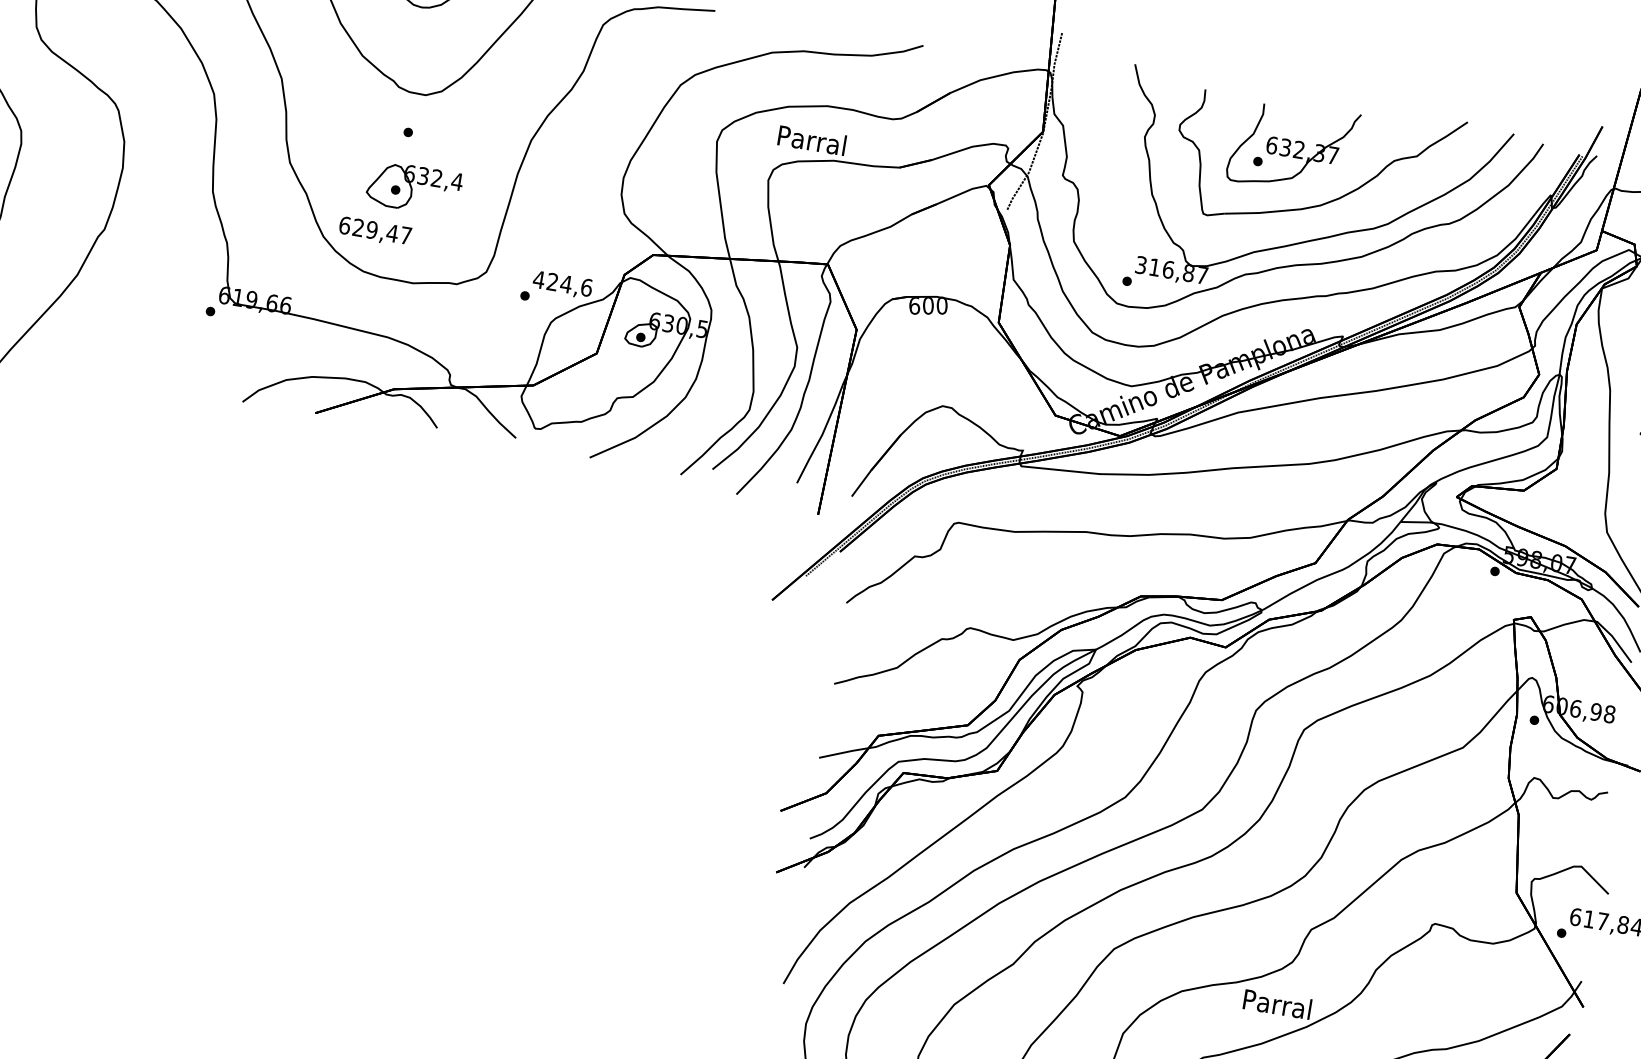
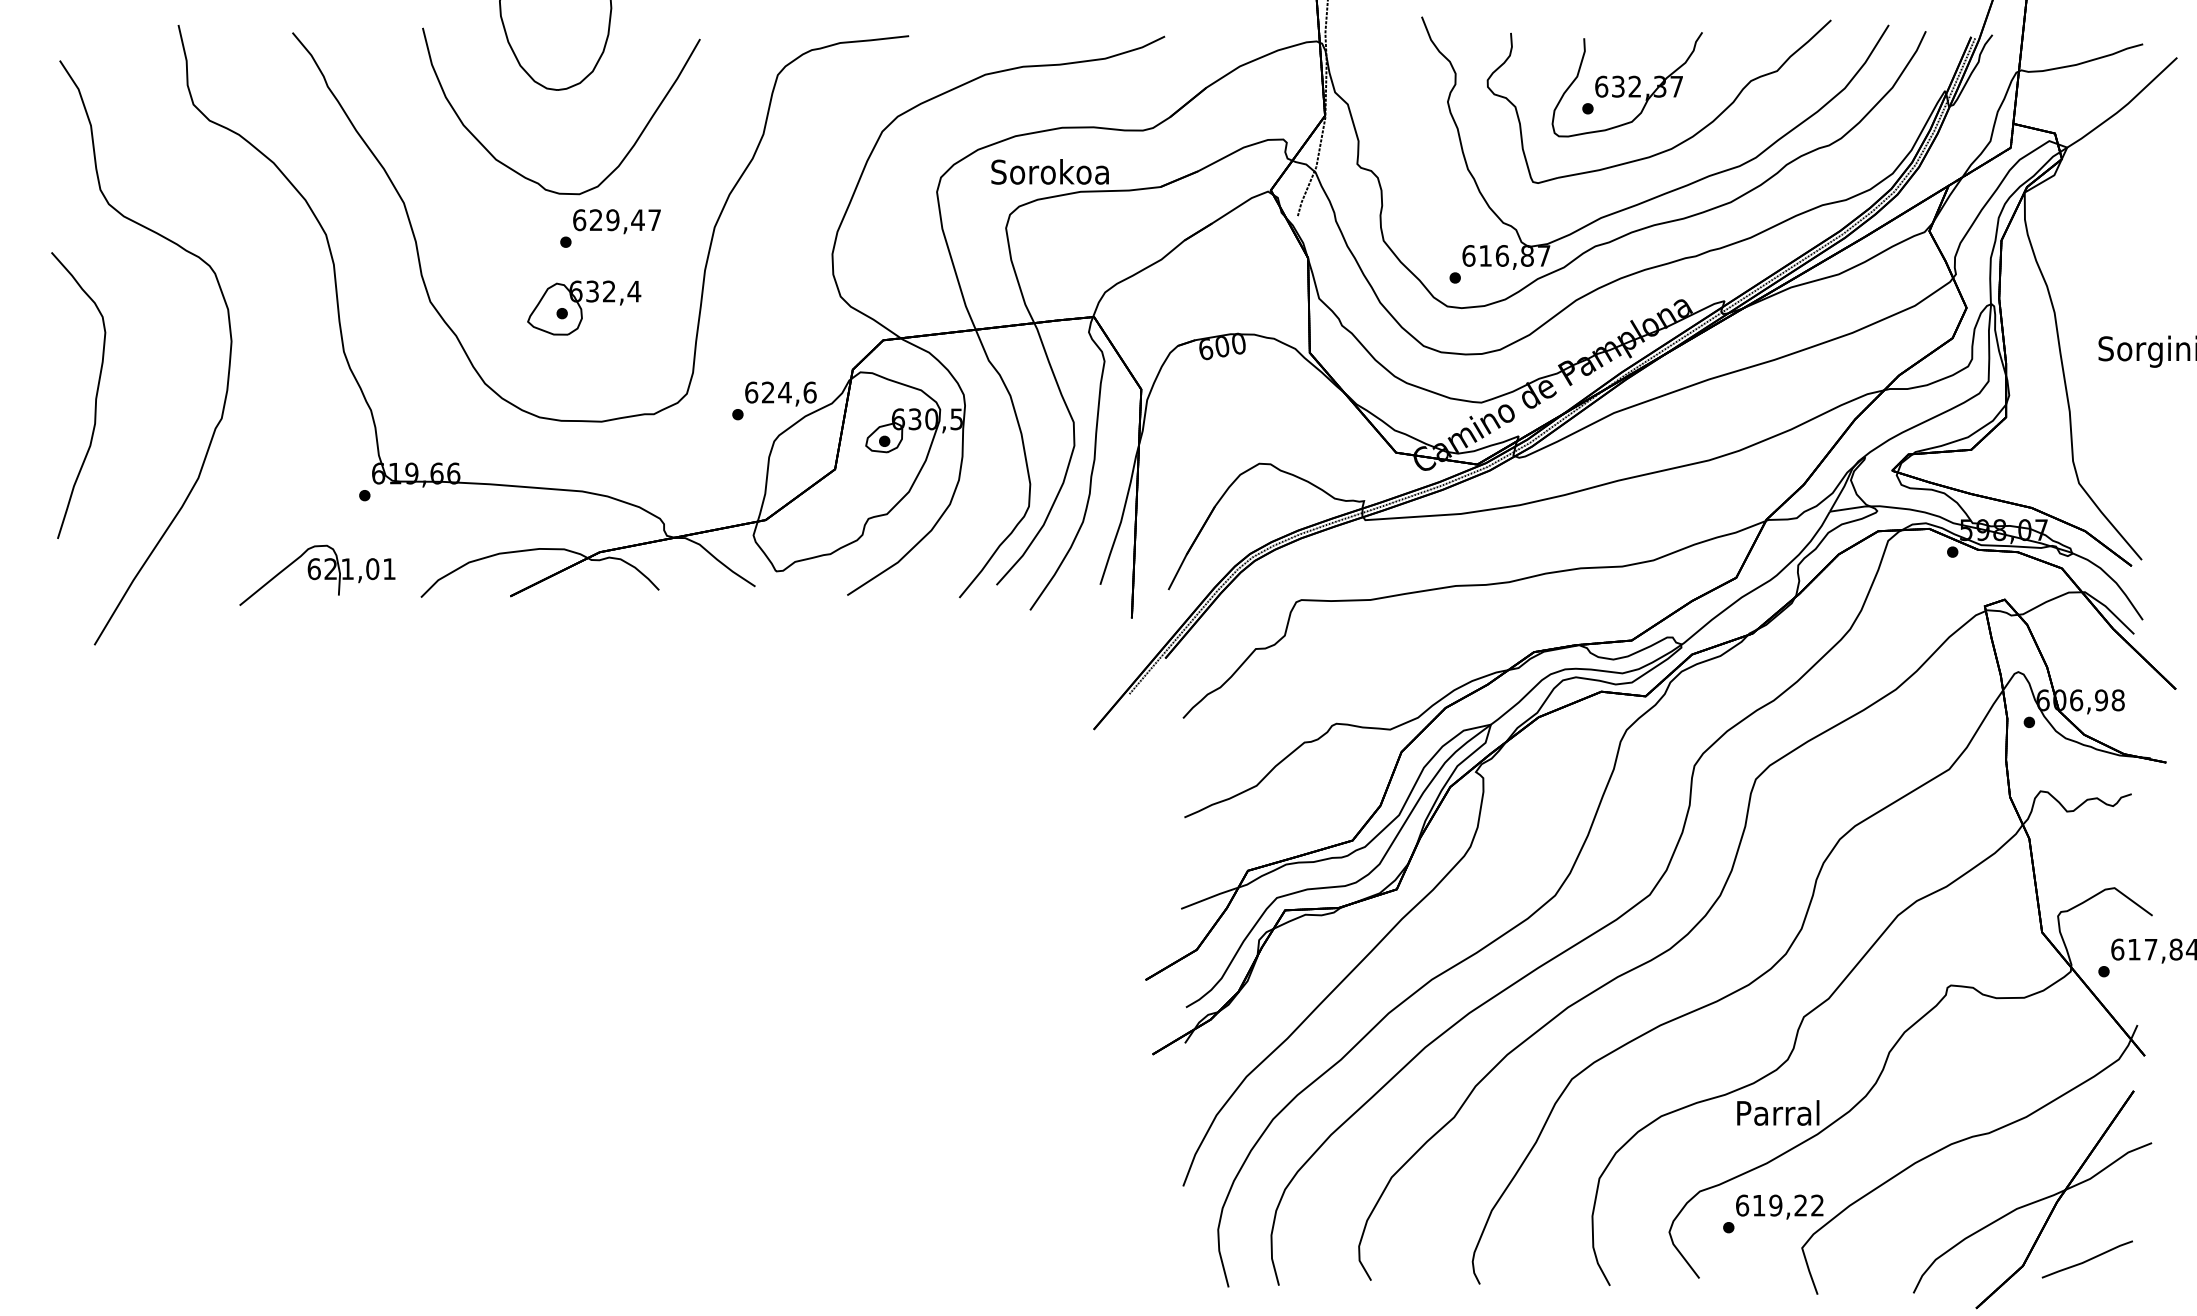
text: (811, 140) -> (1049, 171), Parral -> Sorokoa
text: (374, 231) -> (616, 221), moved
text: (1140, 264) -> (1468, 255), 316,87 -> 616,87
text: (539, 279) -> (751, 392), 424,6 -> 624,6
part: (161, 369) -> (317, 574), added

